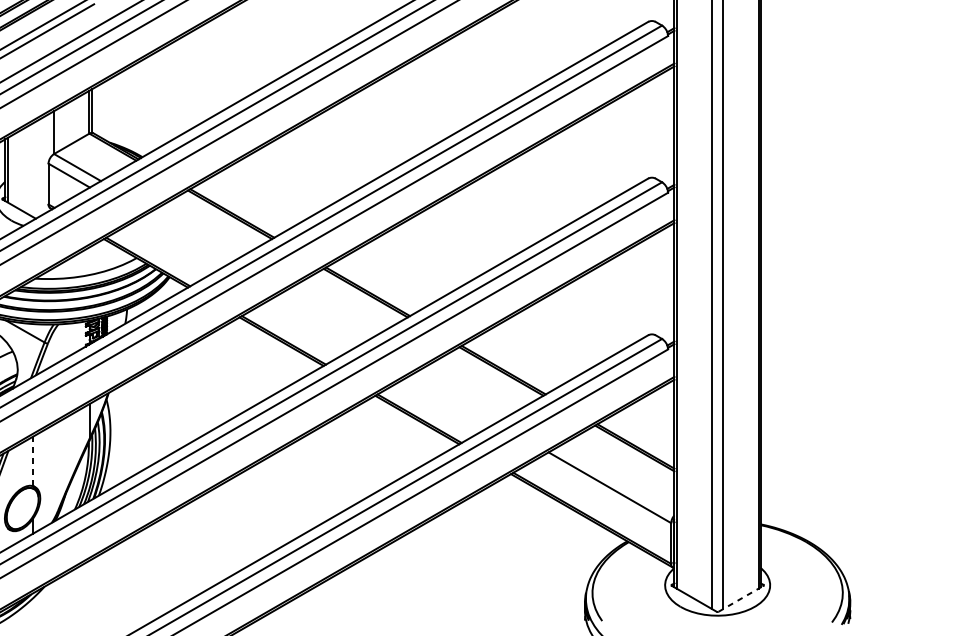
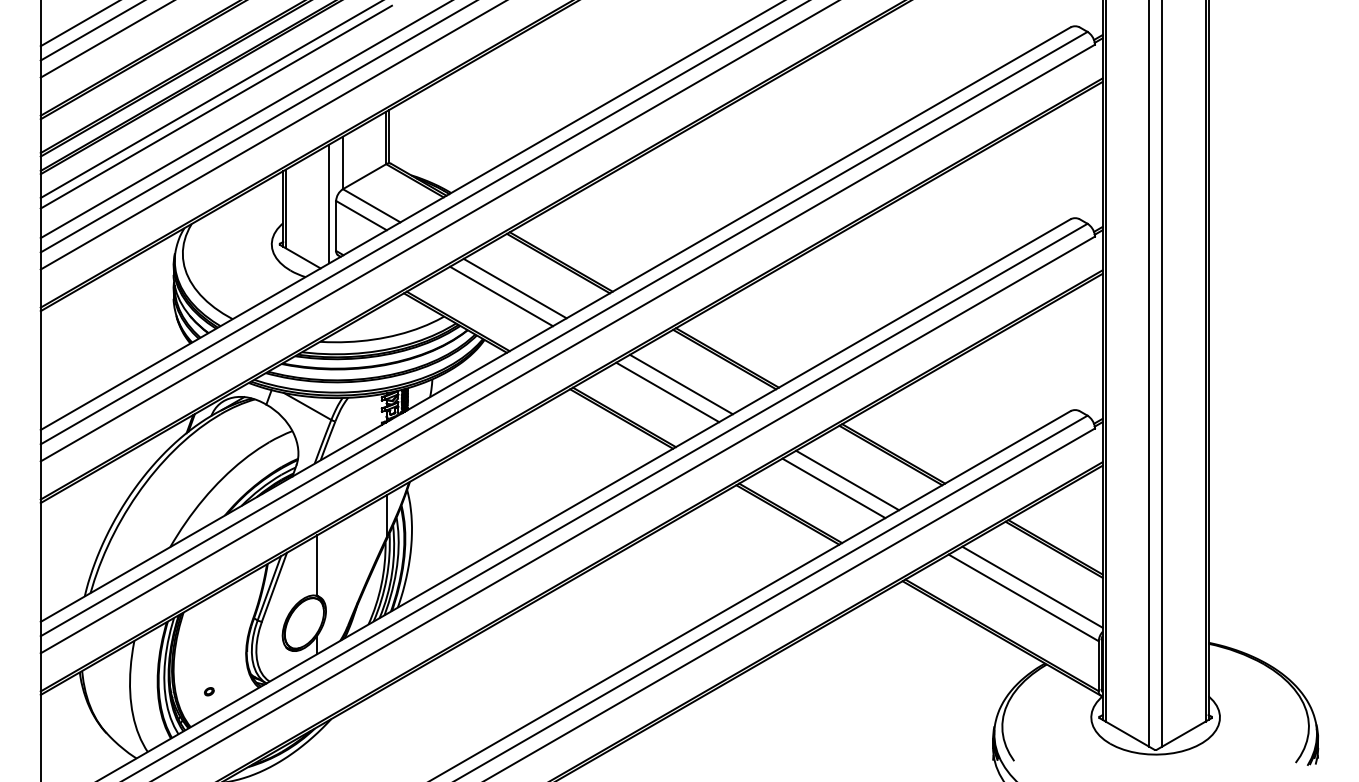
line: (43, 165) -> (329, 203), added
line: (194, 235) -> (514, 288), added
line: (183, 241) -> (501, 296), added
line: (329, 313) -> (680, 384), added
line: (319, 320) -> (667, 392), added
line: (466, 391) -> (847, 480), added
line: (454, 398) -> (833, 488), added
line: (33, 461) -> (317, 565), dashed -> solid
line: (617, 478) -> (1032, 586), added
line: (741, 598) -> (1184, 733), dashed -> solid

